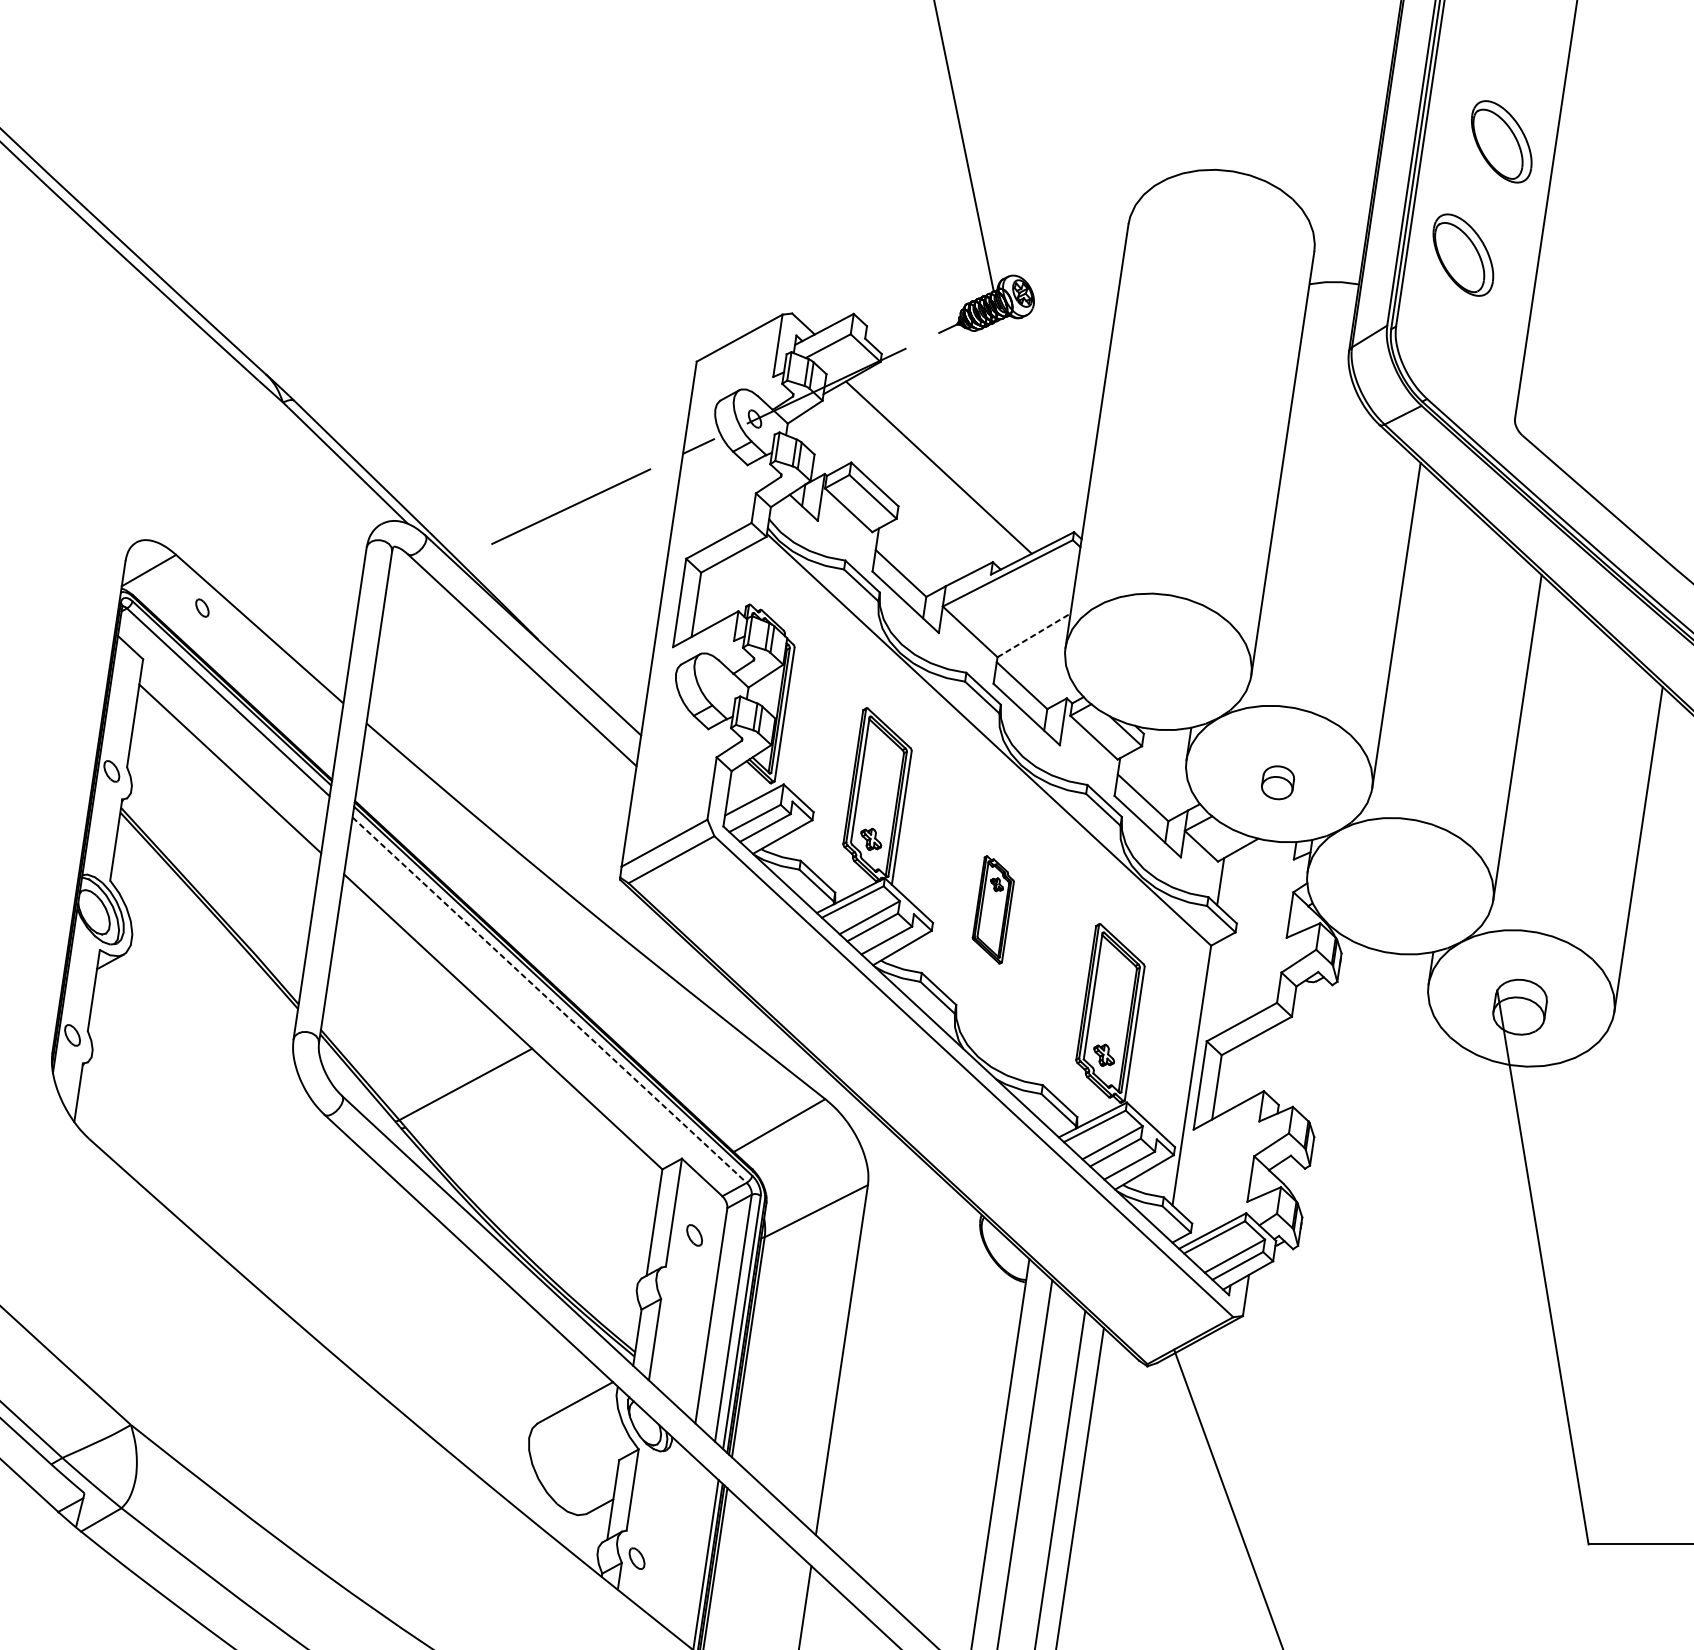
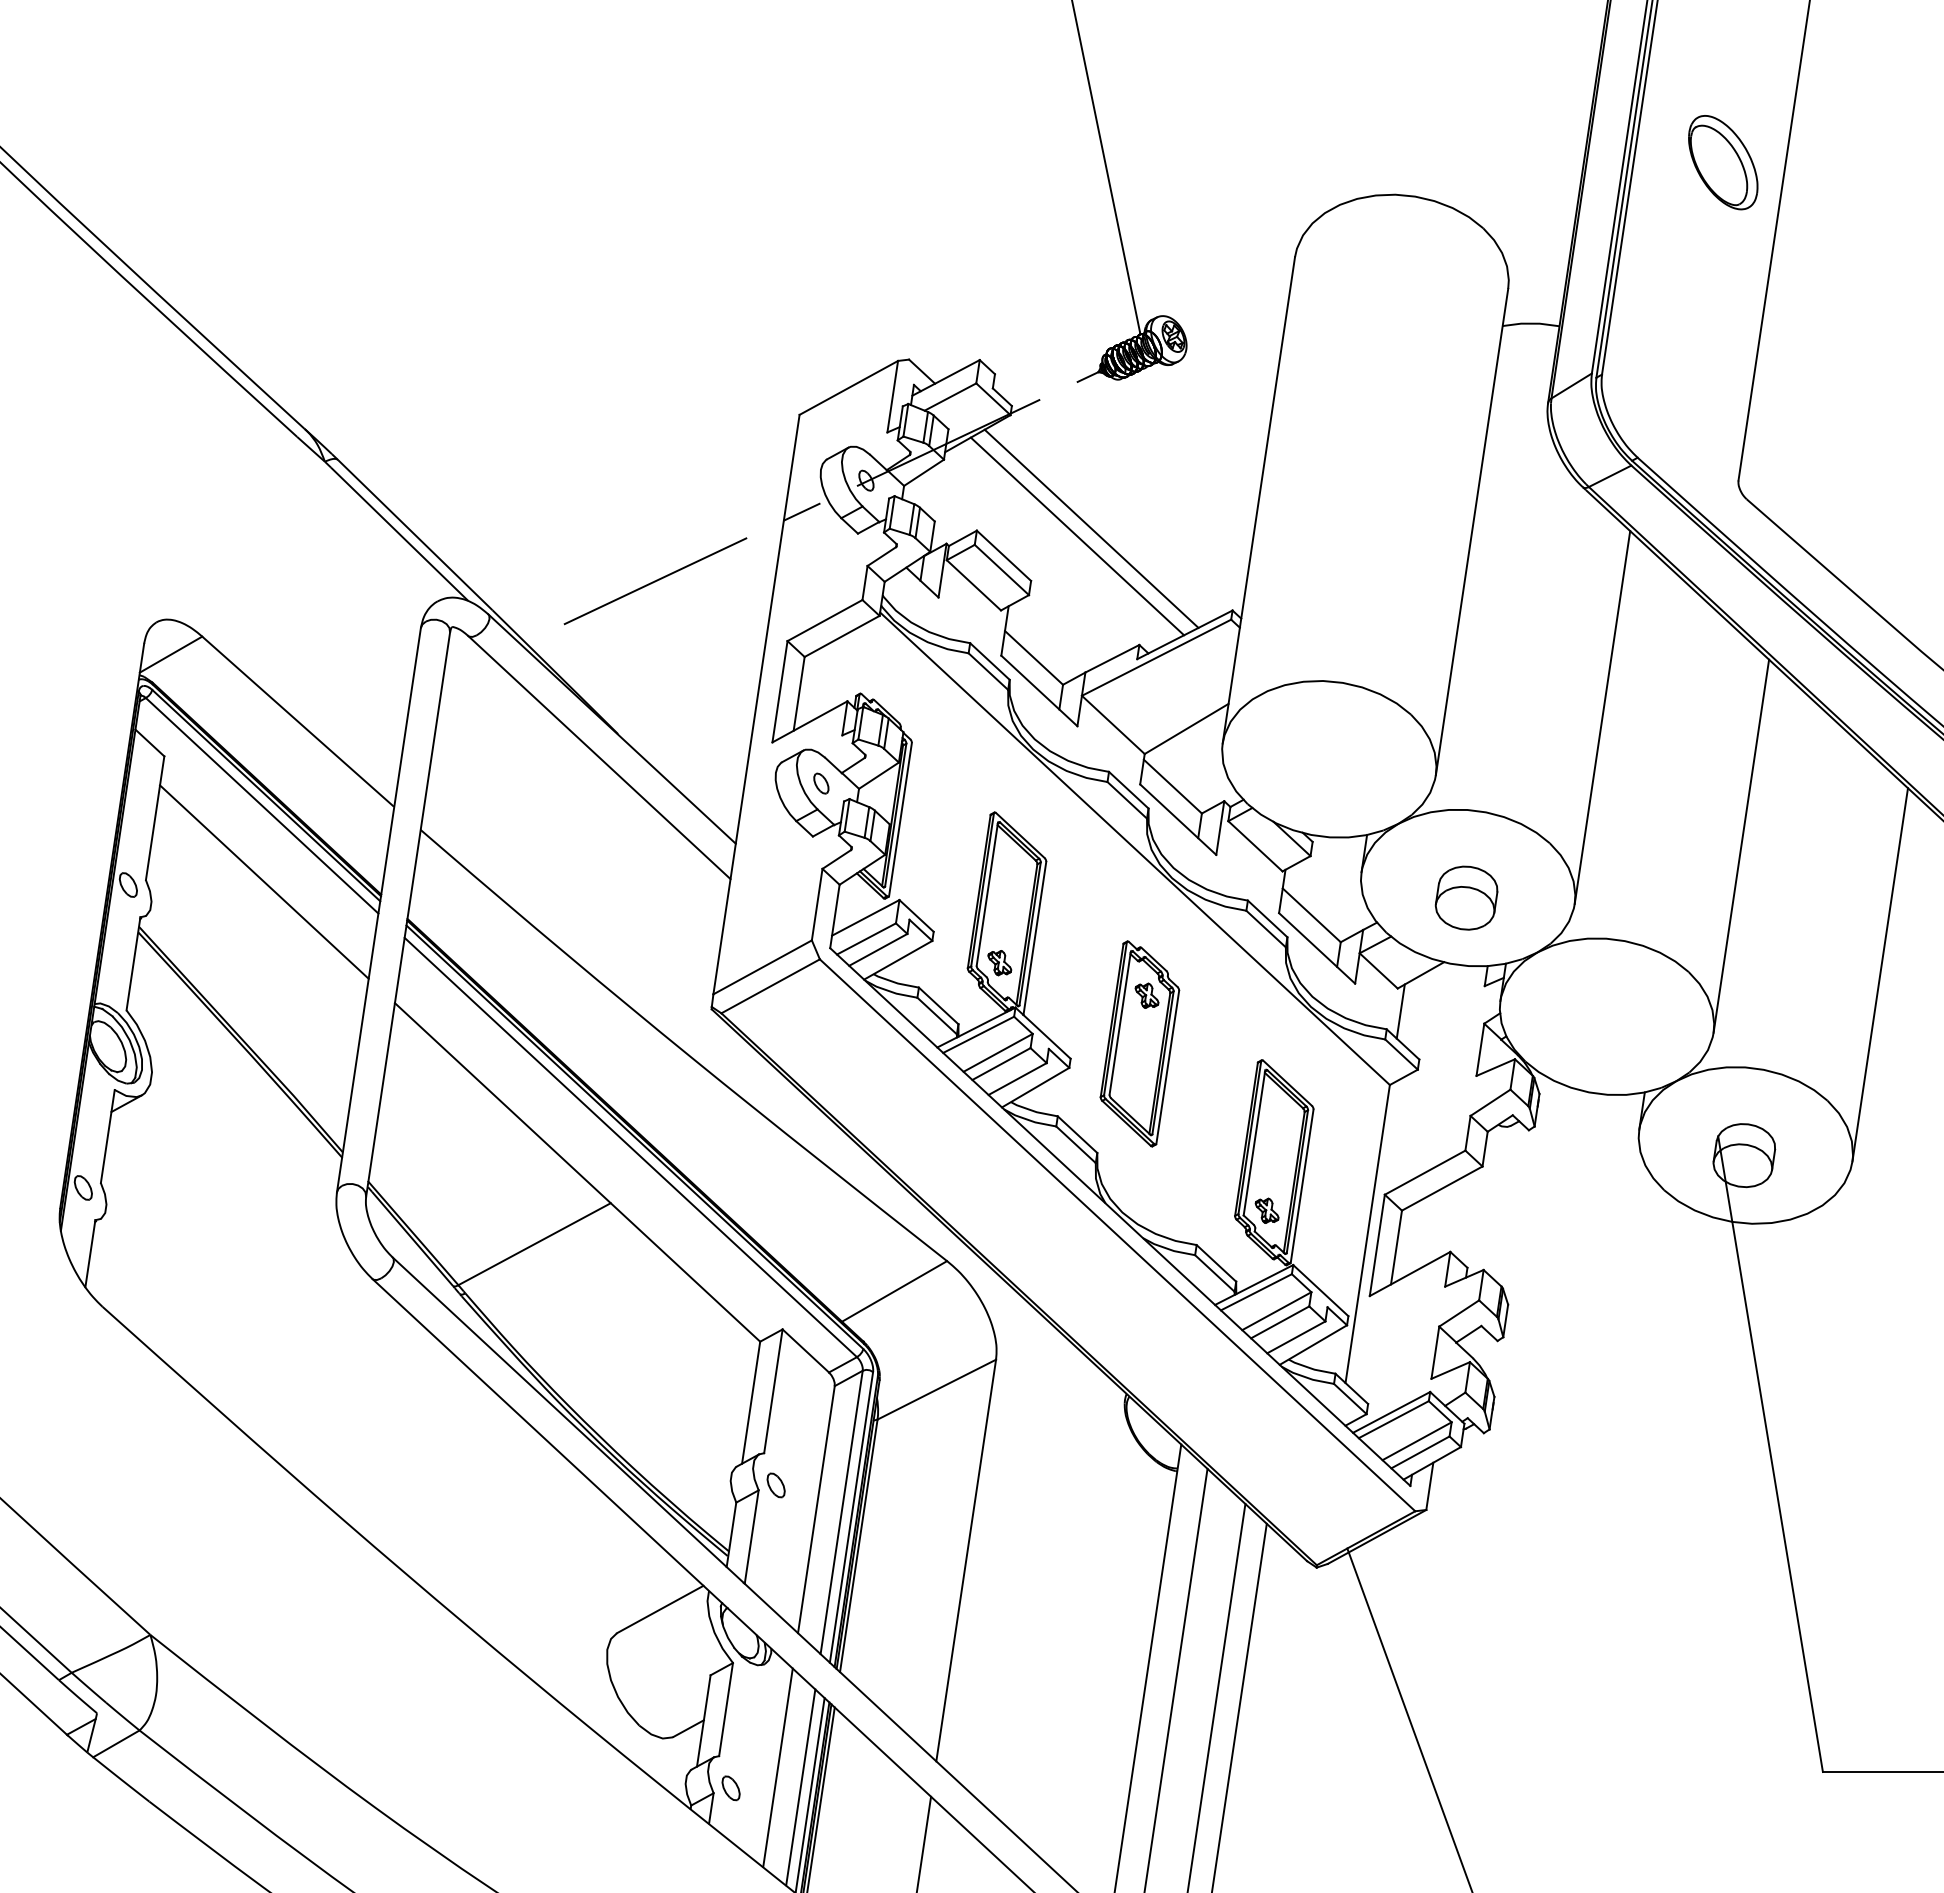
part: (1463, 255) -> (1679, 292), removed
line: (951, 460) -> (1091, 528), added
part: (202, 607) -> (821, 783), moved
line: (1033, 635) -> (1186, 728), dashed -> solid
part: (1277, 782) -> (1466, 897), size x1.67
part: (992, 909) -> (1139, 1043), size x1.67
line: (550, 1000) -> (631, 1147), dashed -> solid
part: (694, 1235) -> (775, 1485), moved
line: (677, 1540) -> (777, 1767), added
line: (697, 1557) -> (800, 1787), added

